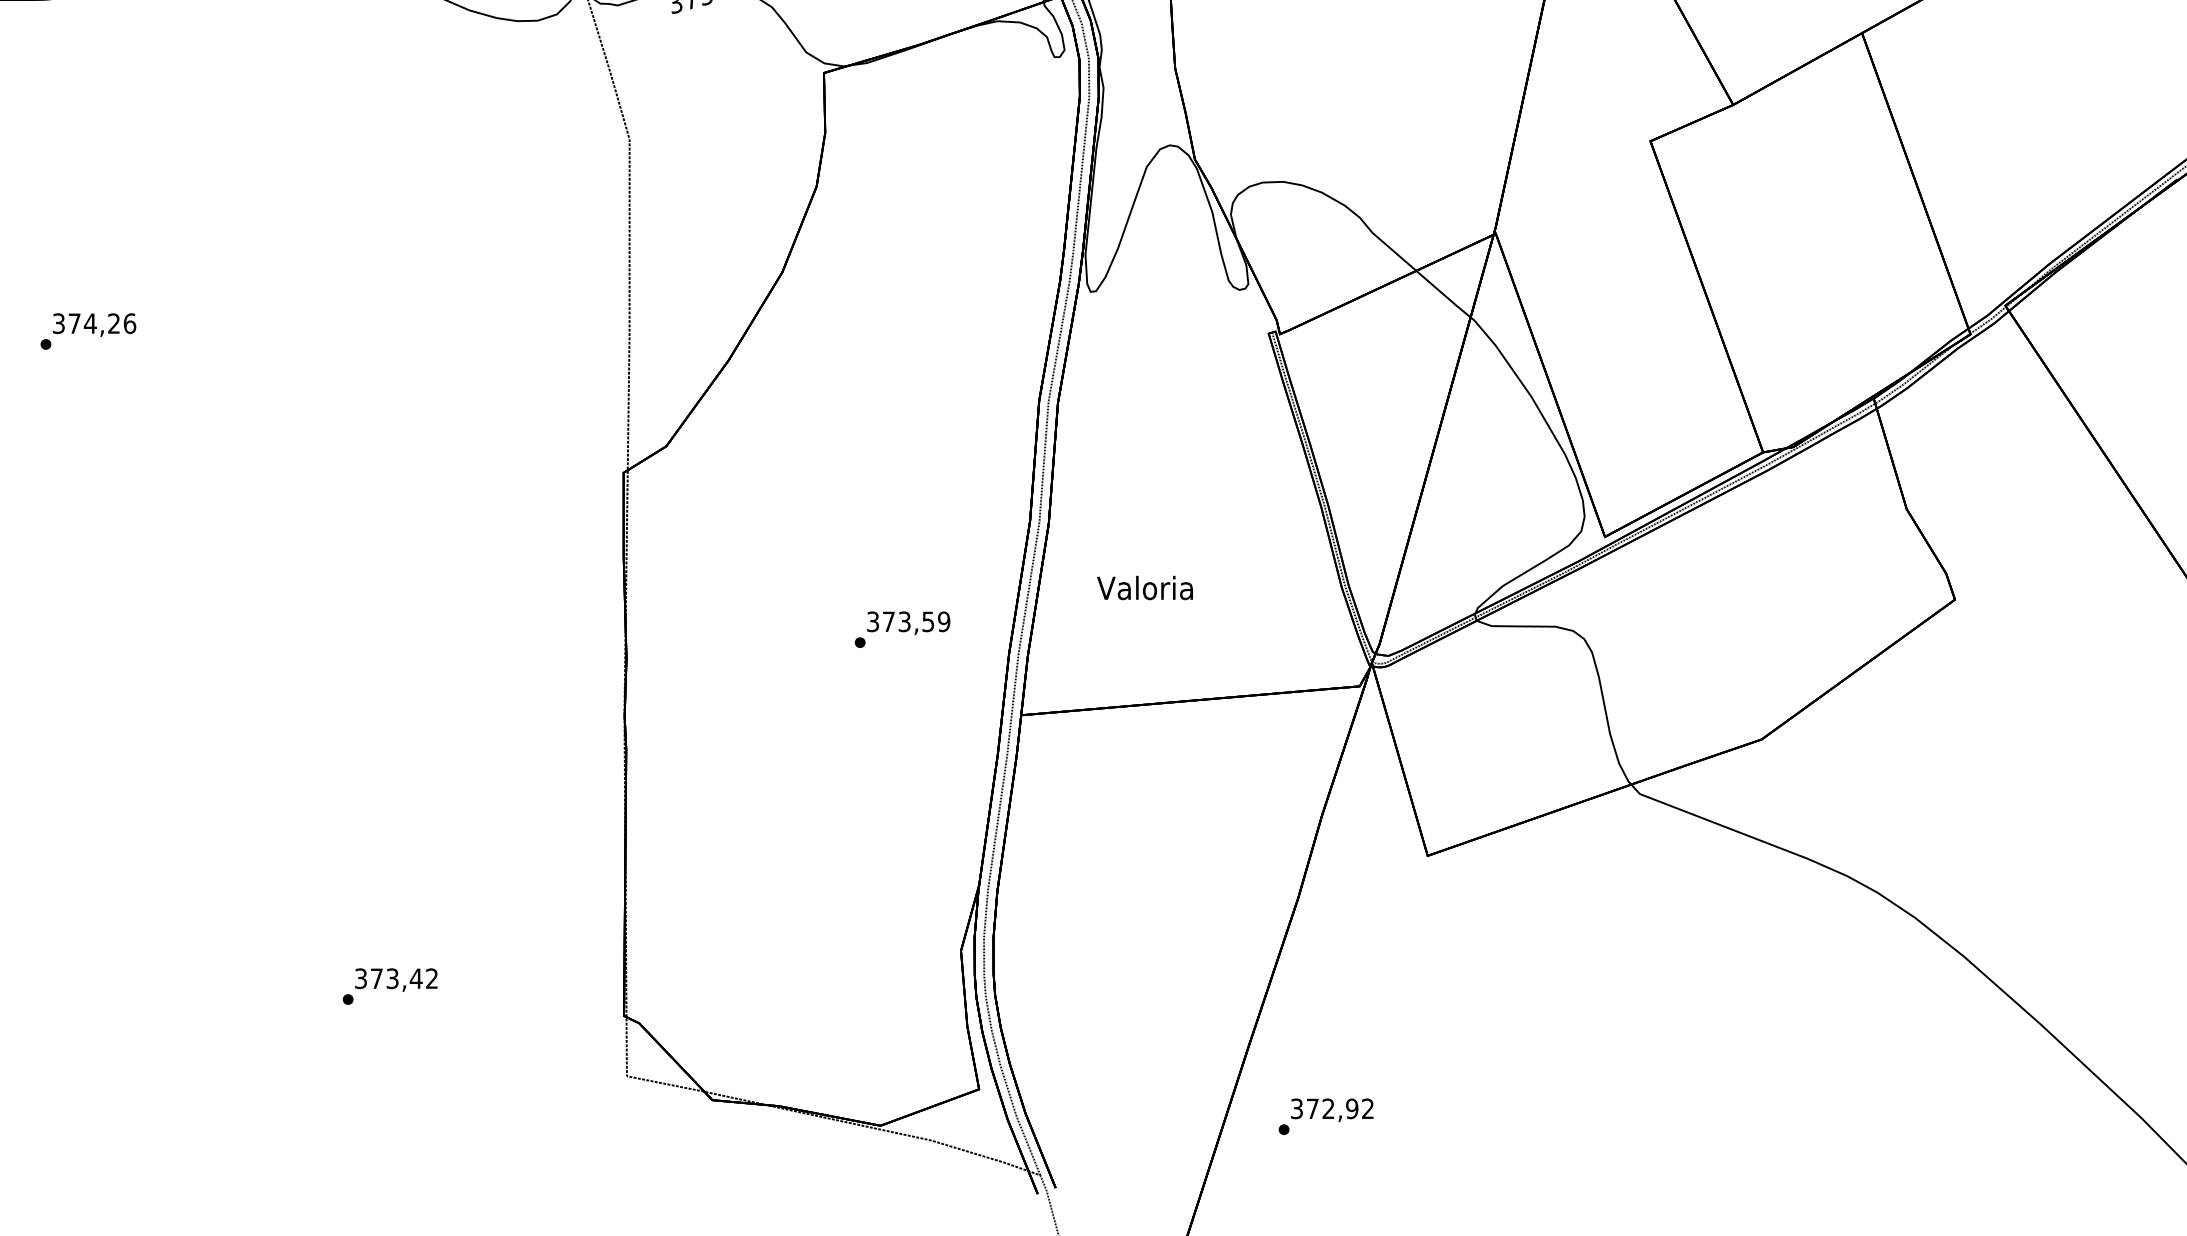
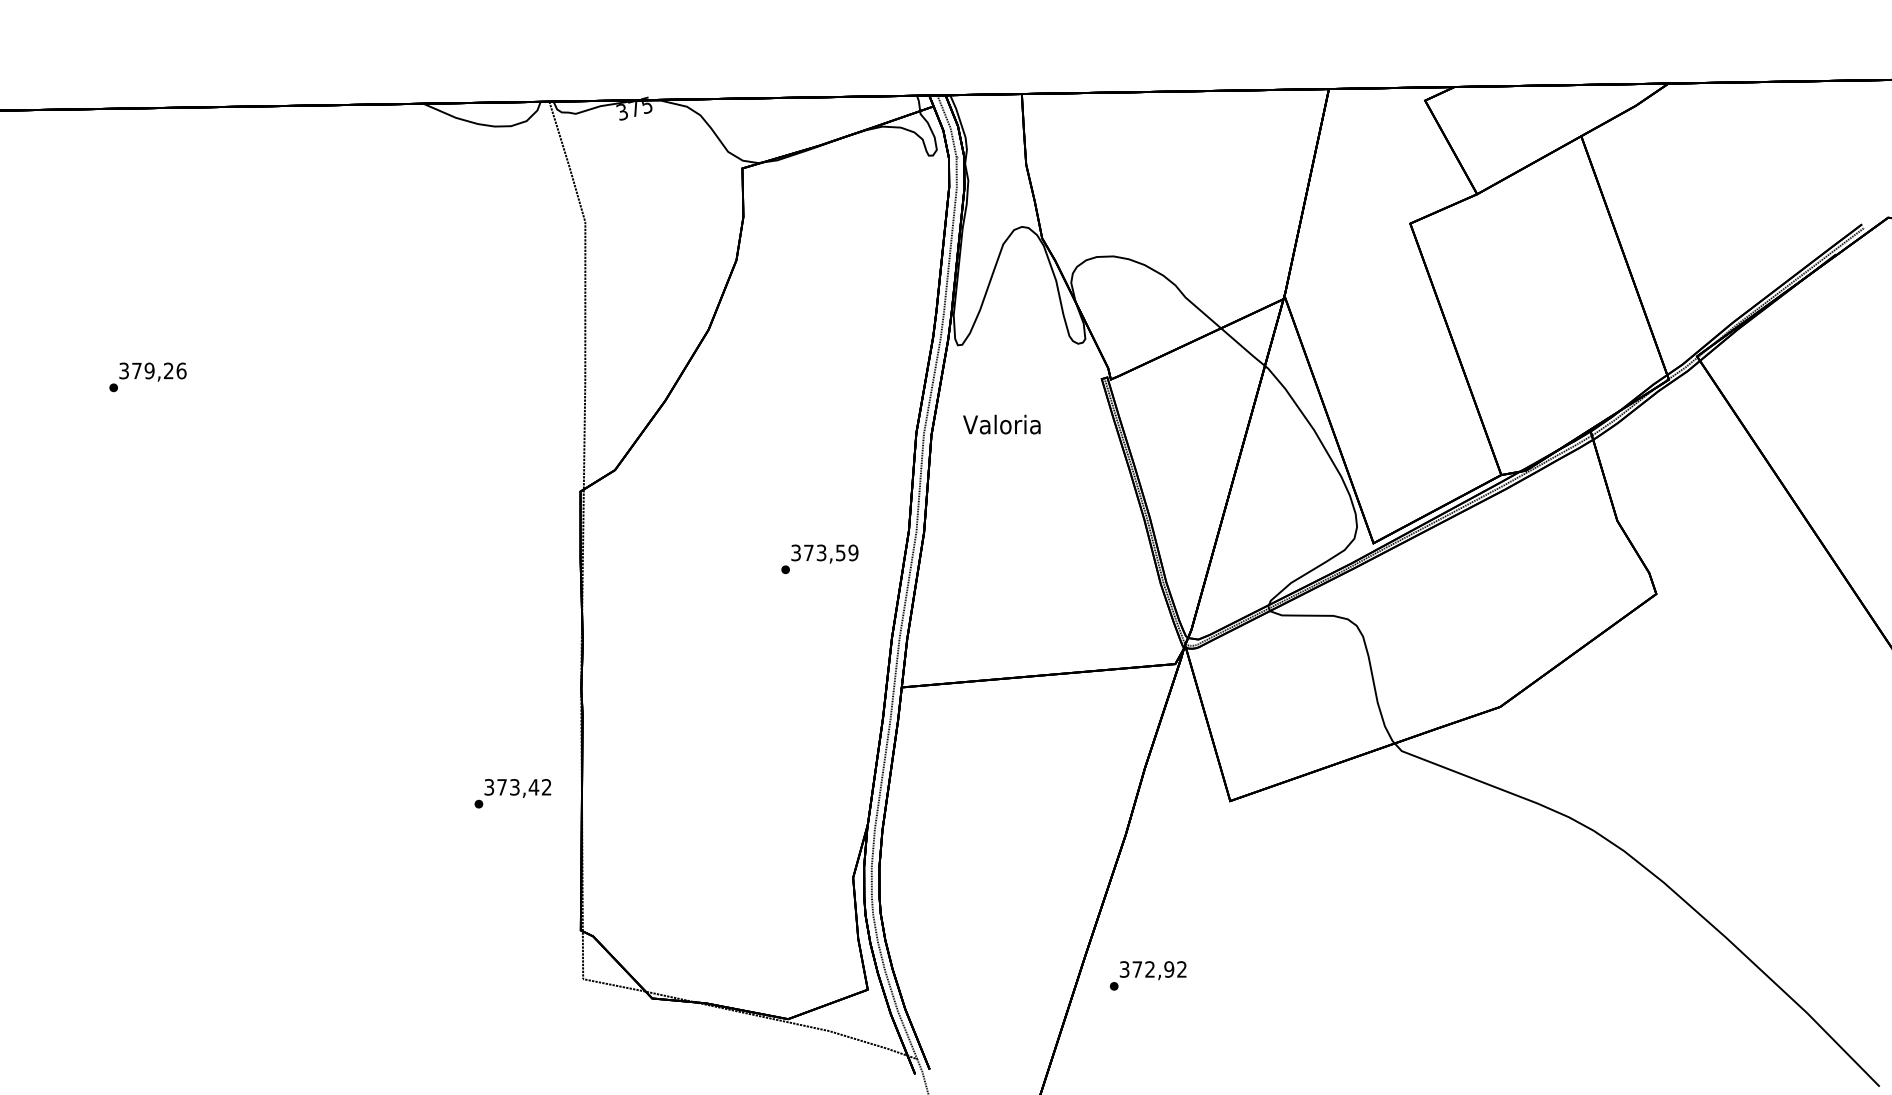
text: (90, 323) -> (149, 370), 374,26 -> 379,26
text: (1144, 587) -> (1001, 424), moved
text: (902, 629) -> (819, 559), moved
text: (389, 986) -> (512, 793), moved
text: (1326, 1116) -> (1148, 975), moved

